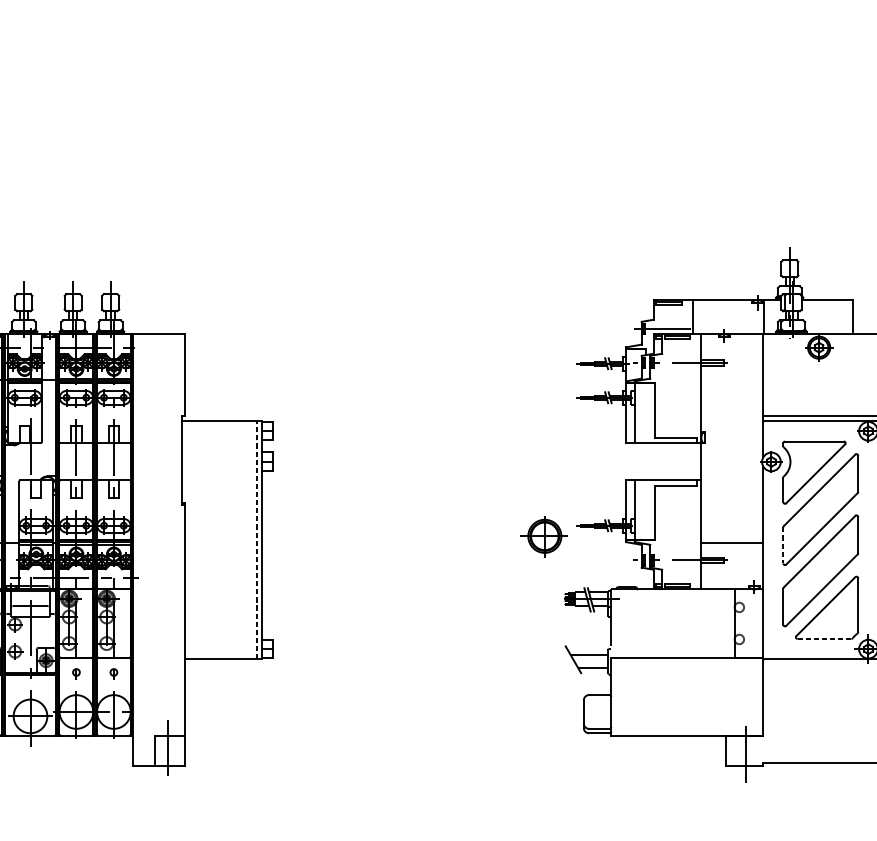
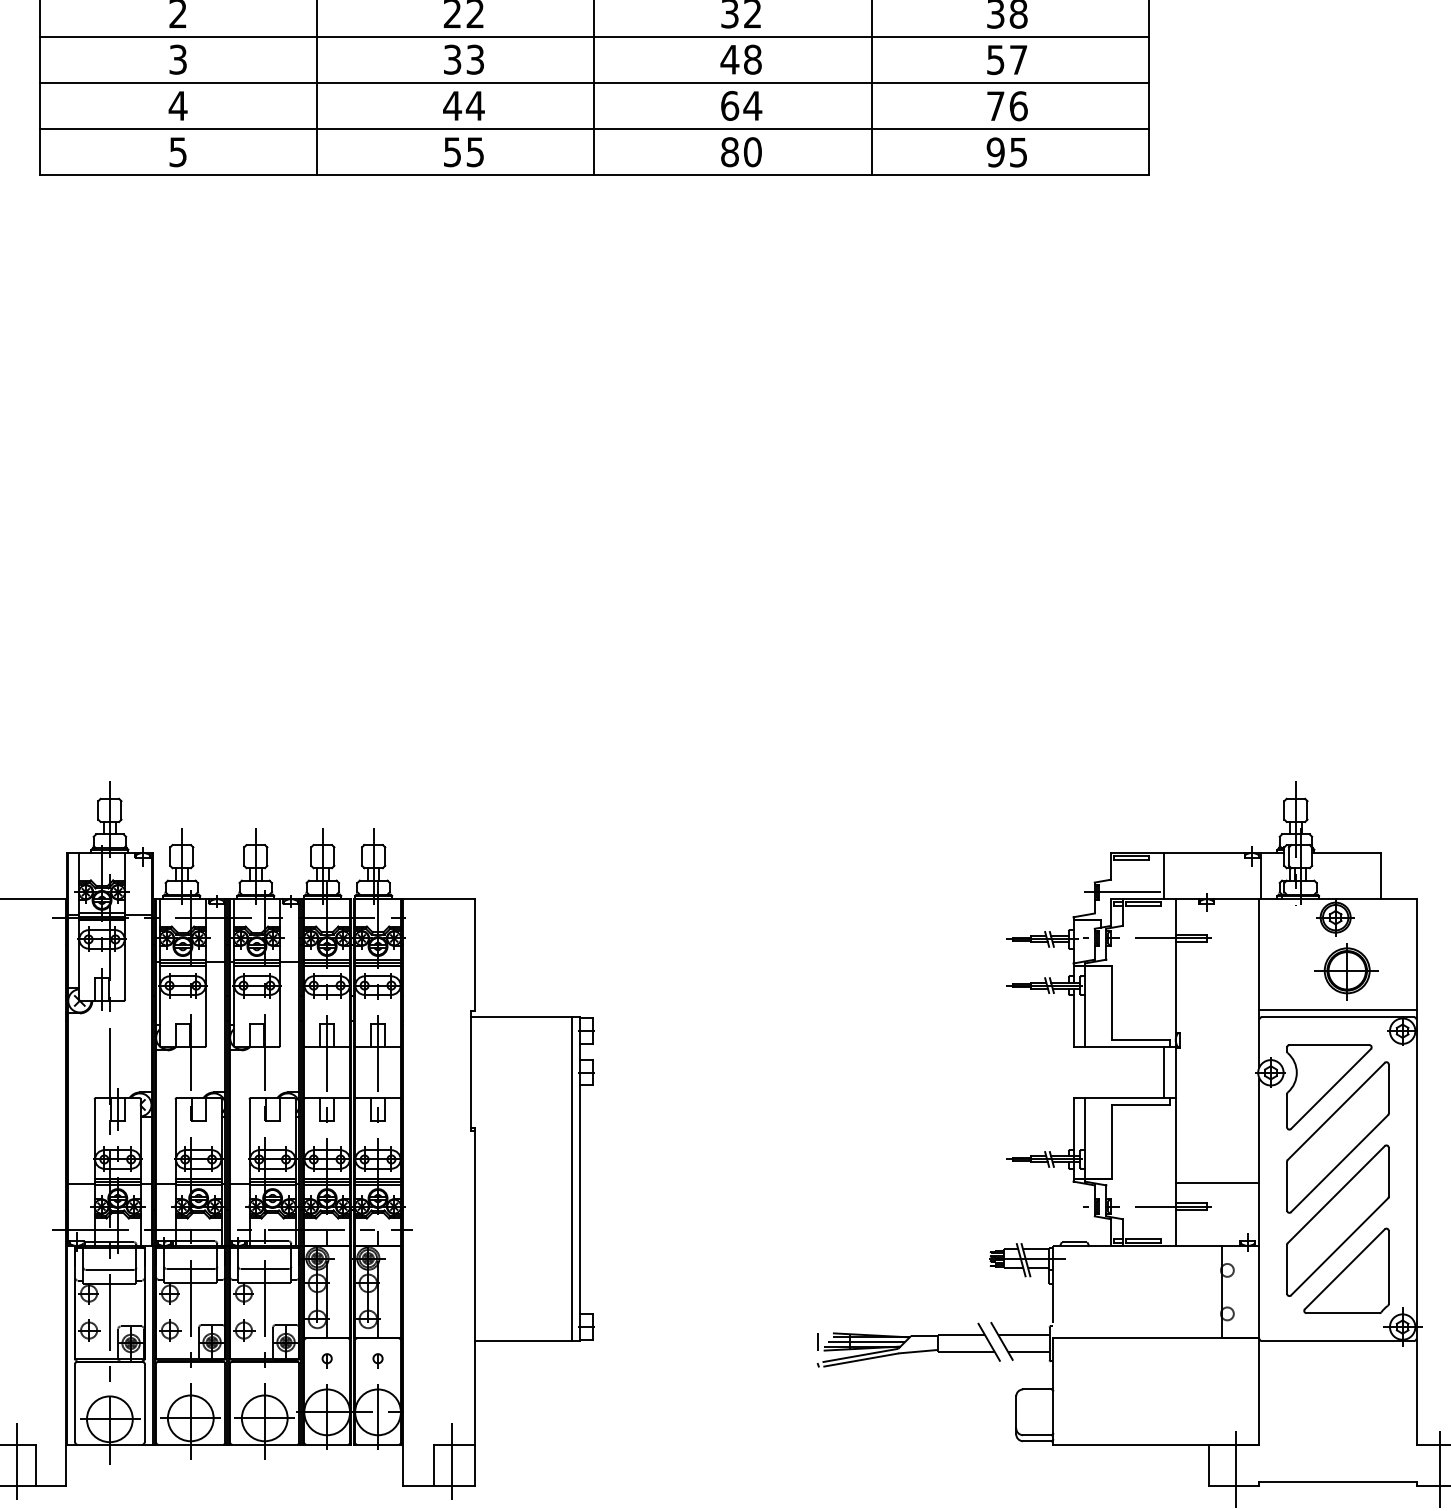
line: (693, 461) -> (1164, 1072), added
part: (544, 536) -> (1346, 971), moved
line: (257, 539) -> (572, 1178), dashed -> solid
line: (783, 545) -> (1287, 1186), dashed -> solid
line: (824, 639) -> (1343, 1313), dashed -> solid
part: (504, 662) -> (908, 1344), added

